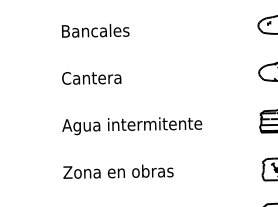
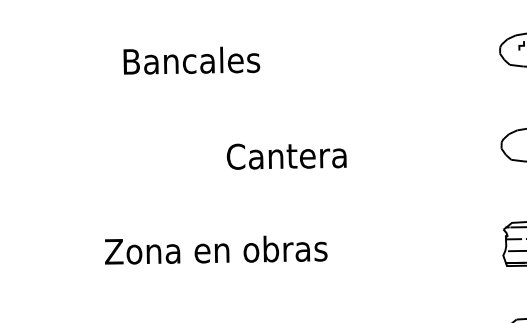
text: (95, 30) -> (191, 60), moved
text: (91, 78) -> (286, 156), moved
text: (132, 126) -> (245, 253), Agua intermitente -> Zona en obras

